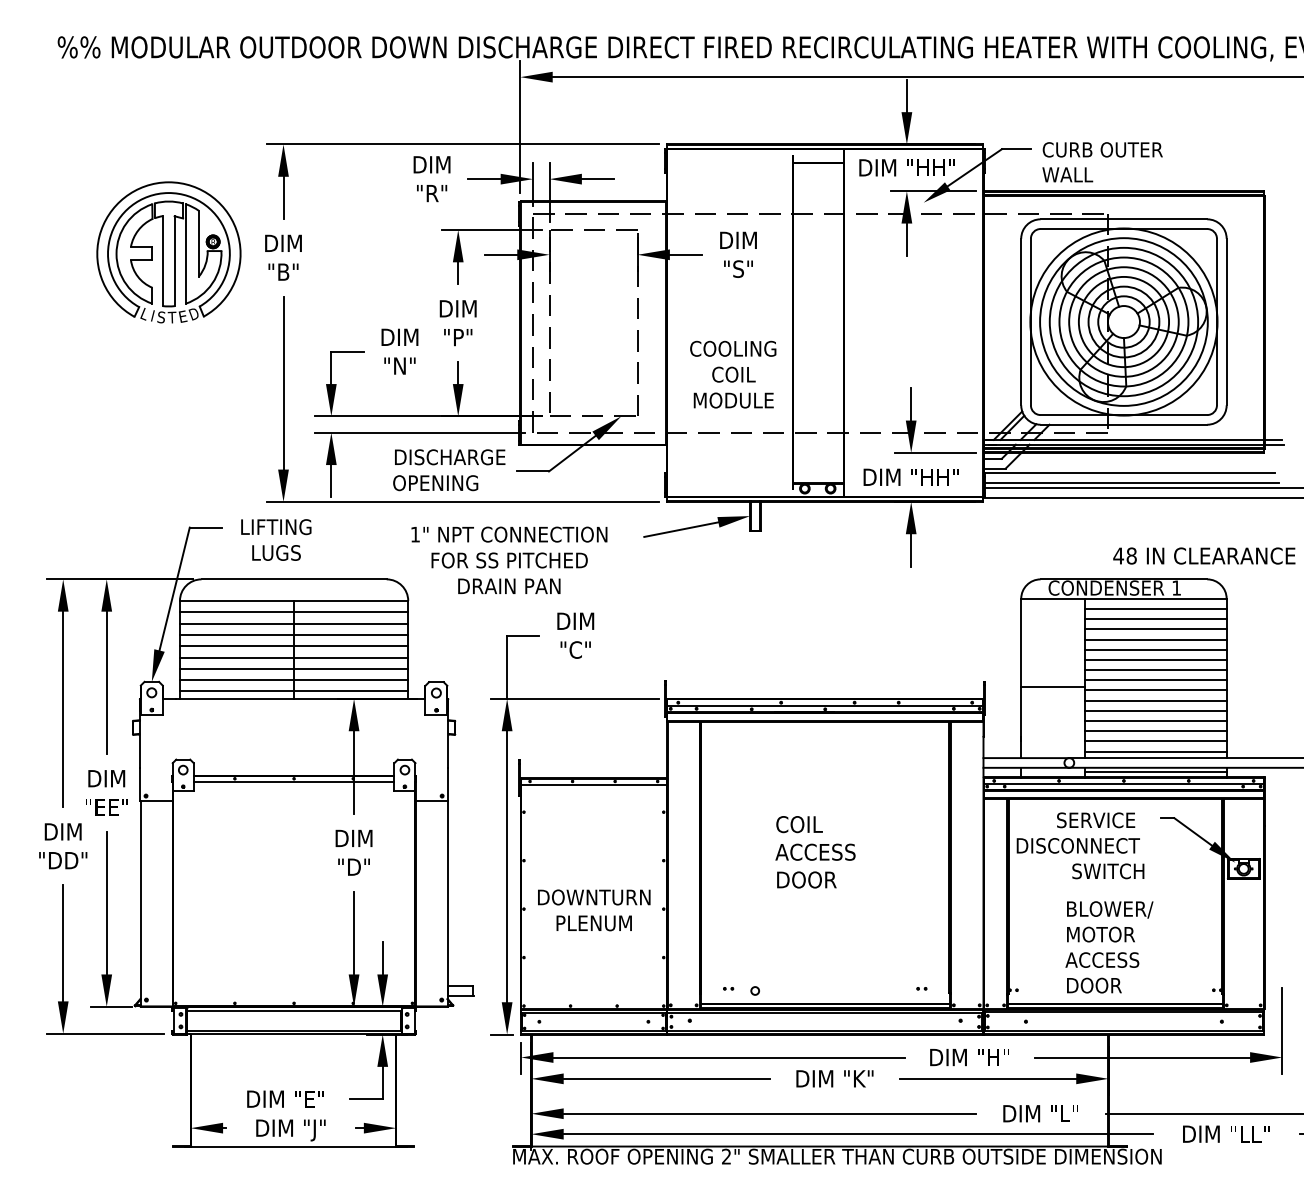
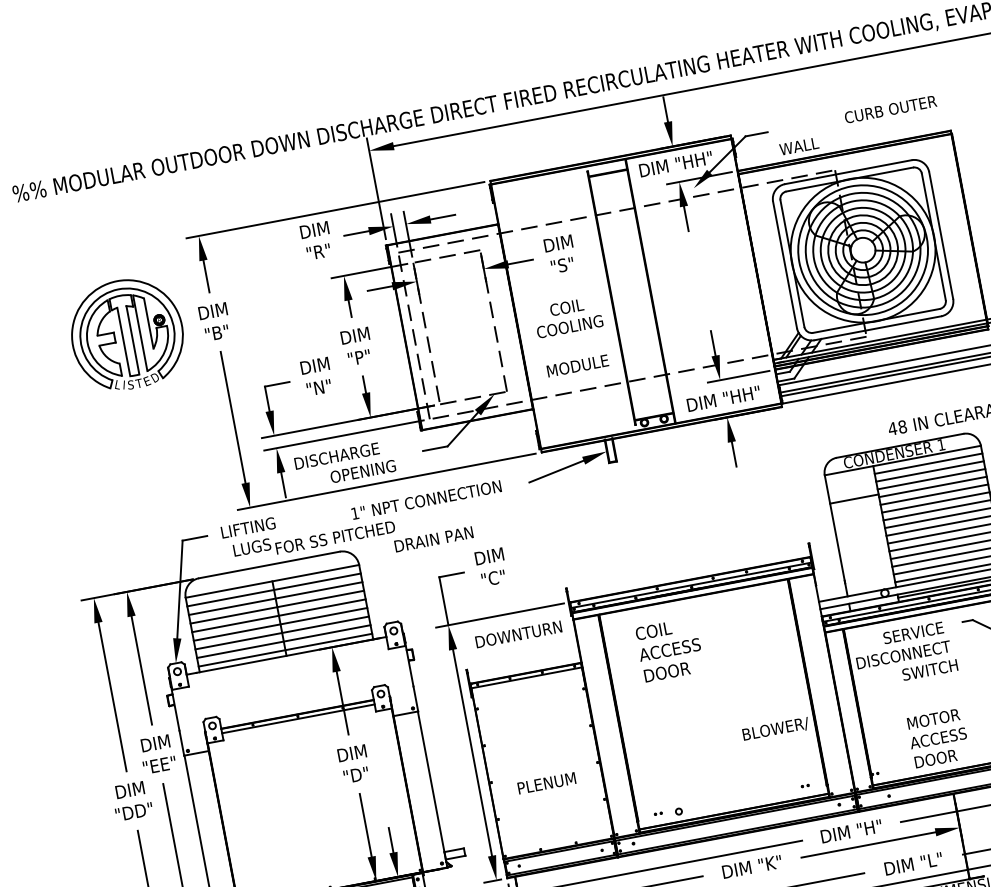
text: (1102, 149) -> (890, 109), moved
text: (733, 374) -> (566, 307), moved
text: (450, 457) -> (337, 456), moved
text: (509, 560) -> (335, 537), moved
line: (1053, 687) -> (854, 499), moved
text: (815, 852) -> (669, 650), moved
text: (594, 897) -> (518, 634), moved
text: (1110, 909) -> (776, 729), moved

